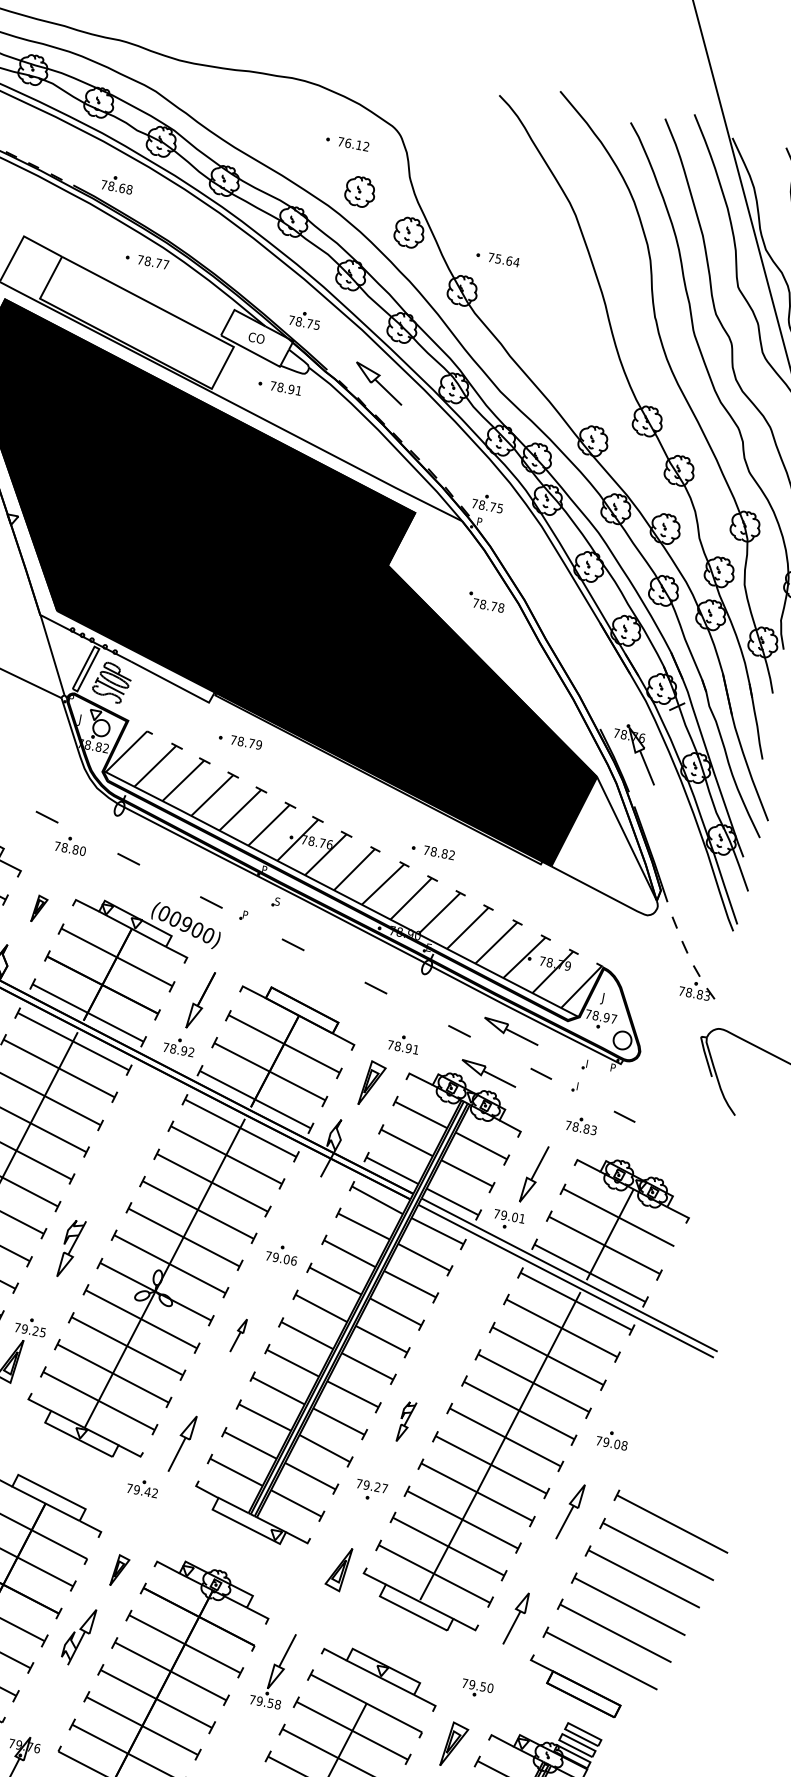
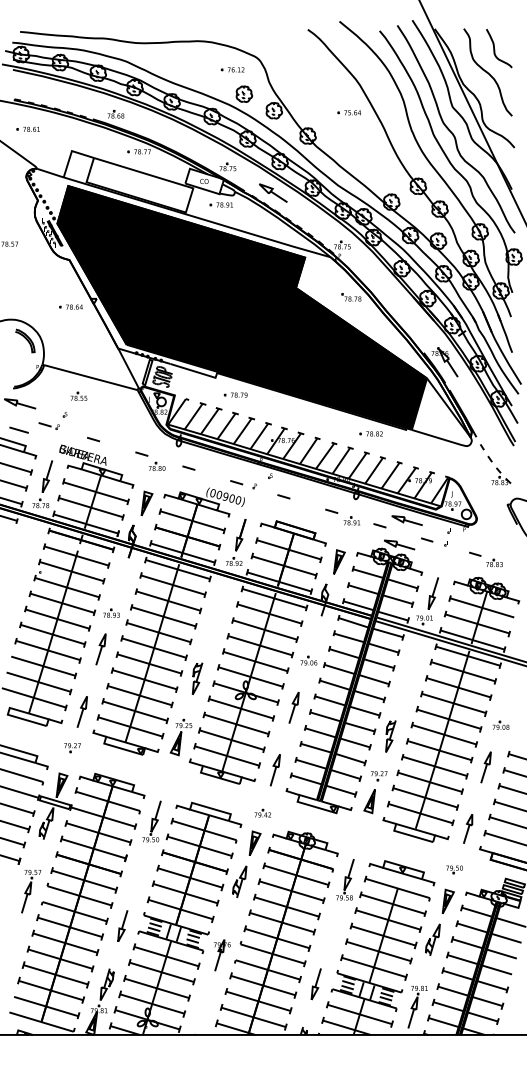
part: (496, 258) -> (348, 112), moved
part: (431, 850) -> (370, 433), moved
part: (38, 907) -> (146, 502), size x1.67
part: (403, 1042) -> (351, 520), moved
part: (581, 1124) -> (494, 562), moved
part: (237, 1335) -> (293, 707), size x1.67
part: (405, 1421) -> (390, 736), size x1.43
part: (142, 1486) -> (262, 812), moved
part: (338, 1568) -> (369, 801), moved
part: (119, 1569) -> (254, 842), size x1.43

